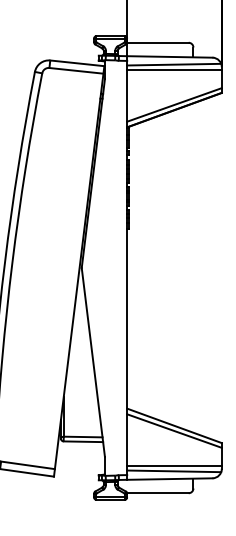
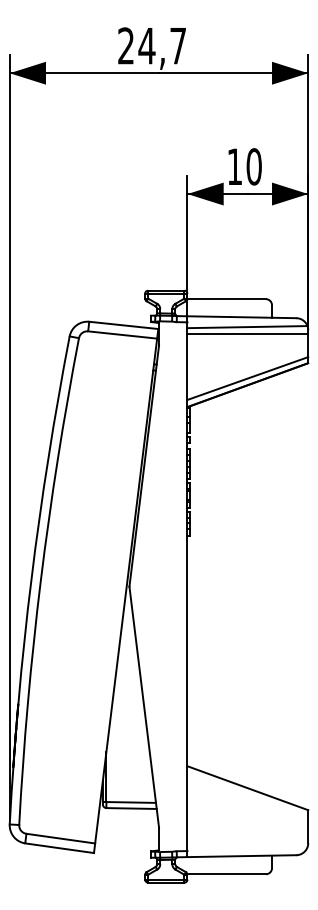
line: (174, 430) -> (247, 794), removed
line: (174, 466) -> (247, 839), removed
line: (174, 471) -> (247, 846), removed

